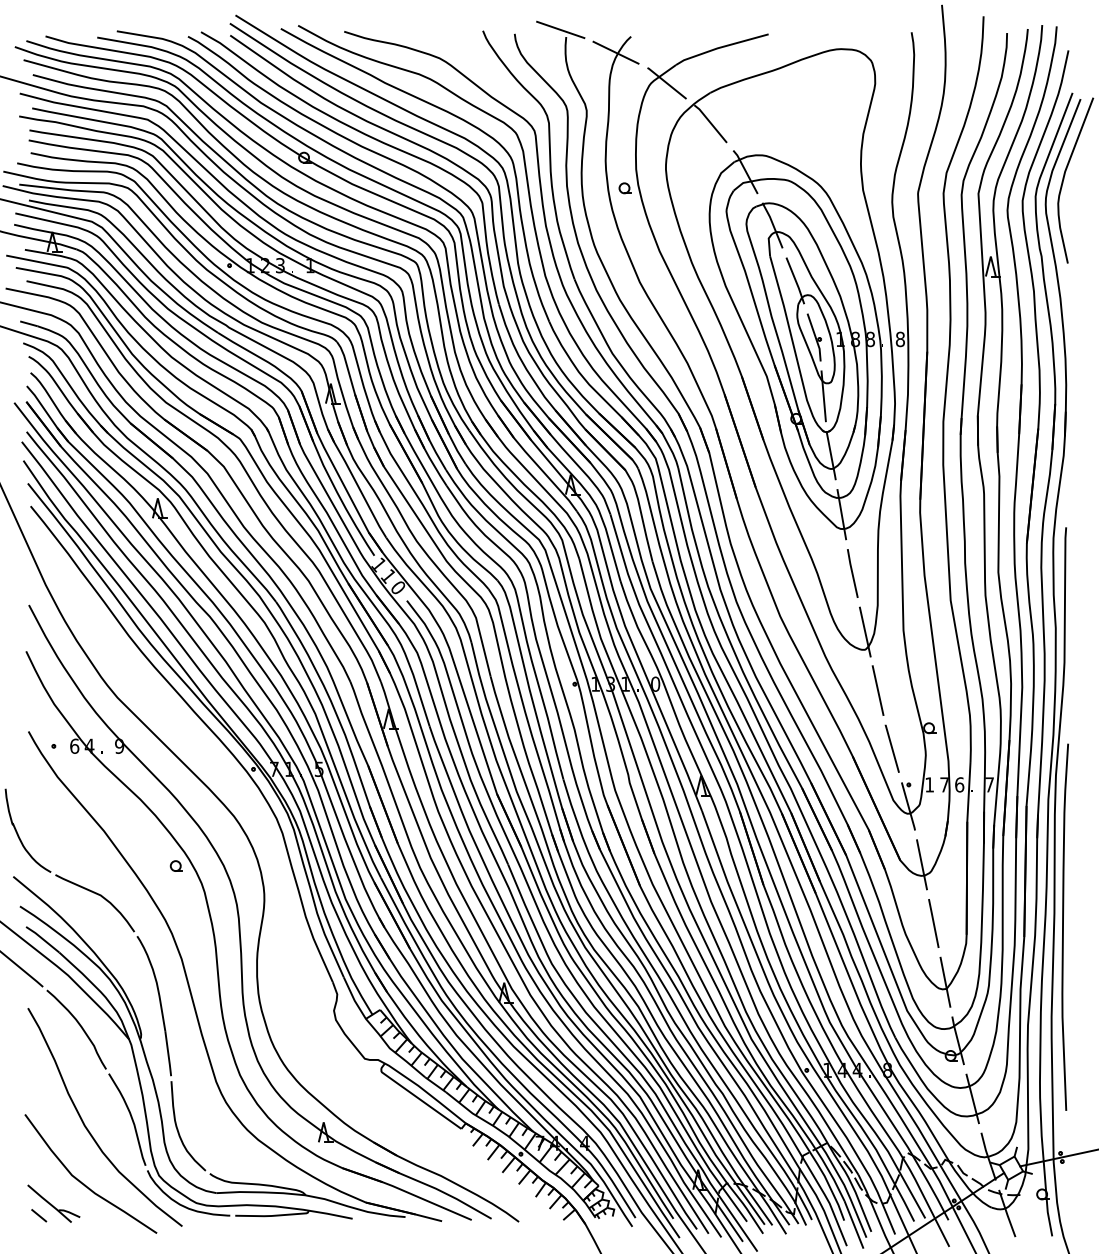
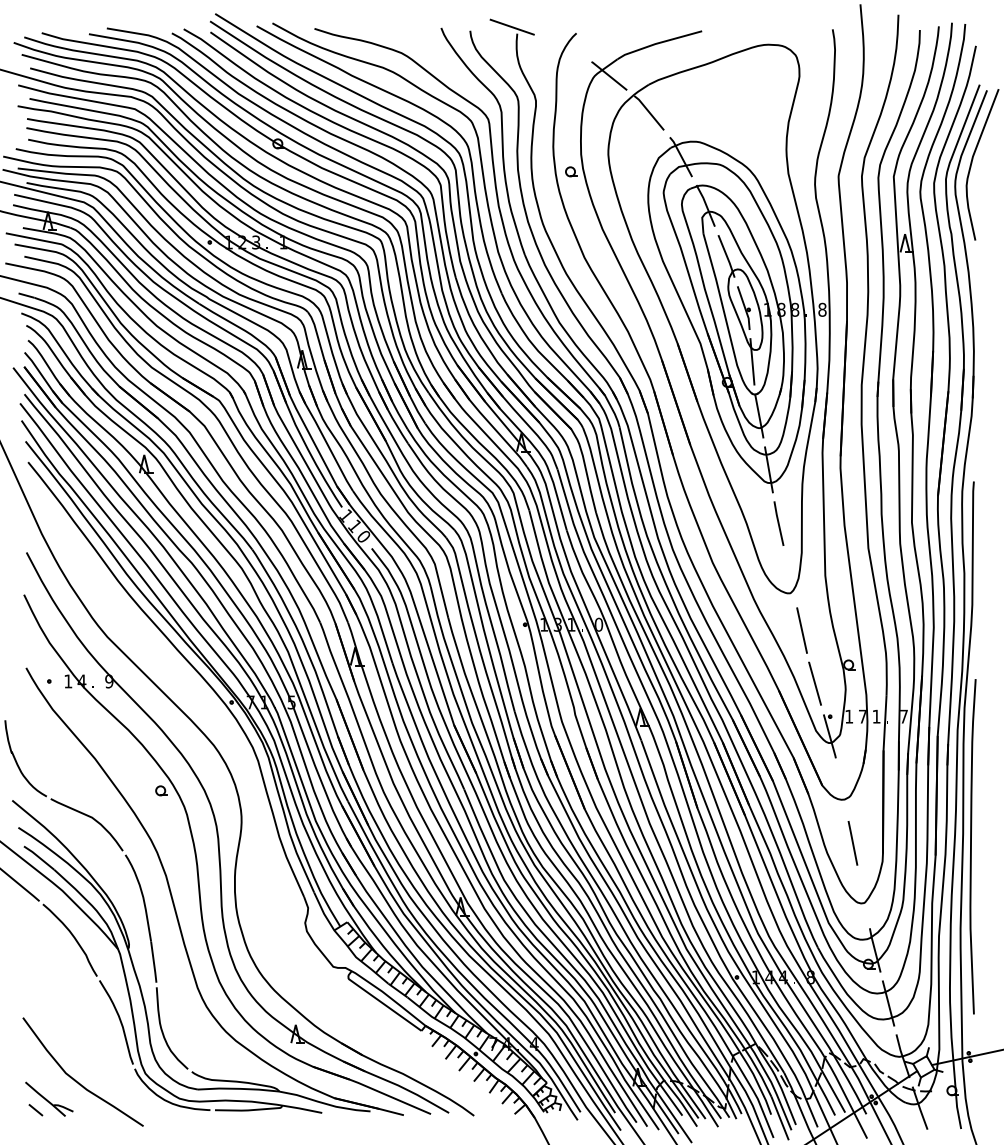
line: (615, 52) -> (562, 47), removed
line: (864, 631) -> (789, 576), removed
text: (74, 745) -> (68, 680), 6 -> 1
text: (959, 784) -> (876, 716), 6 -> 1
line: (921, 864) -> (841, 789), removed
line: (945, 981) -> (863, 896), removed
curve: (87, 1127) -> (80, 1029), removed

